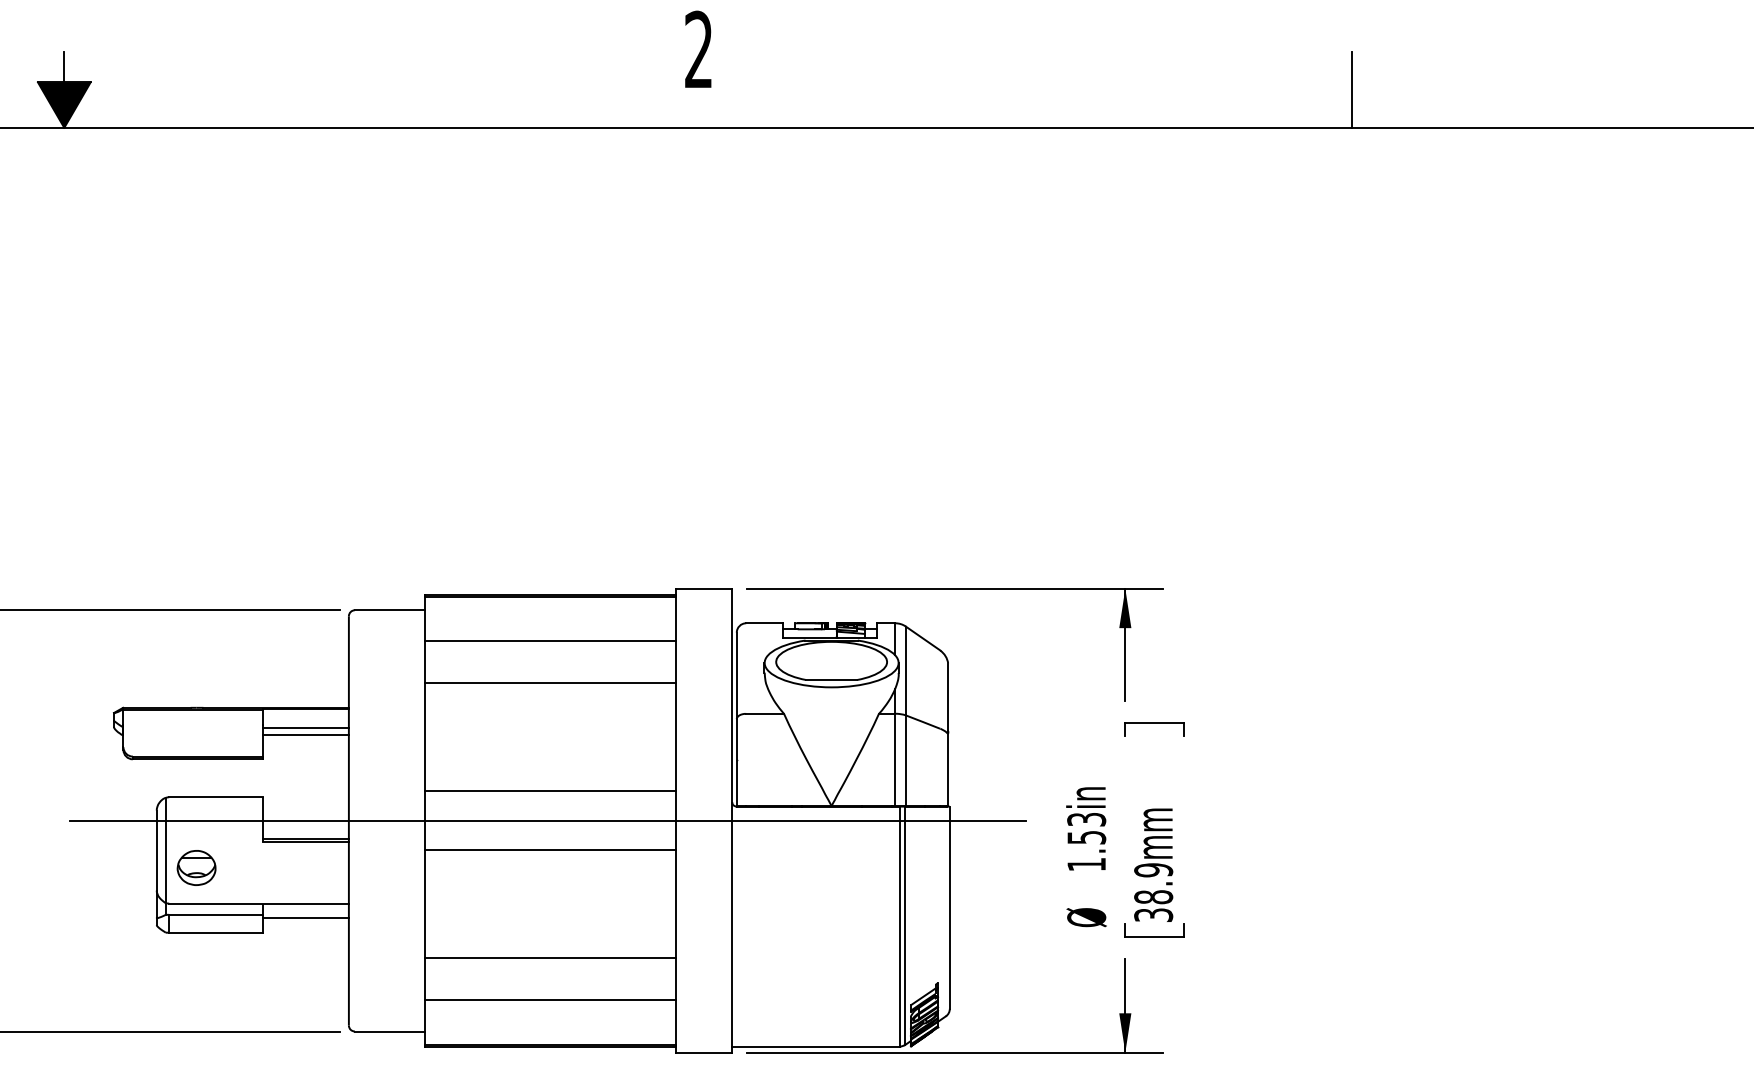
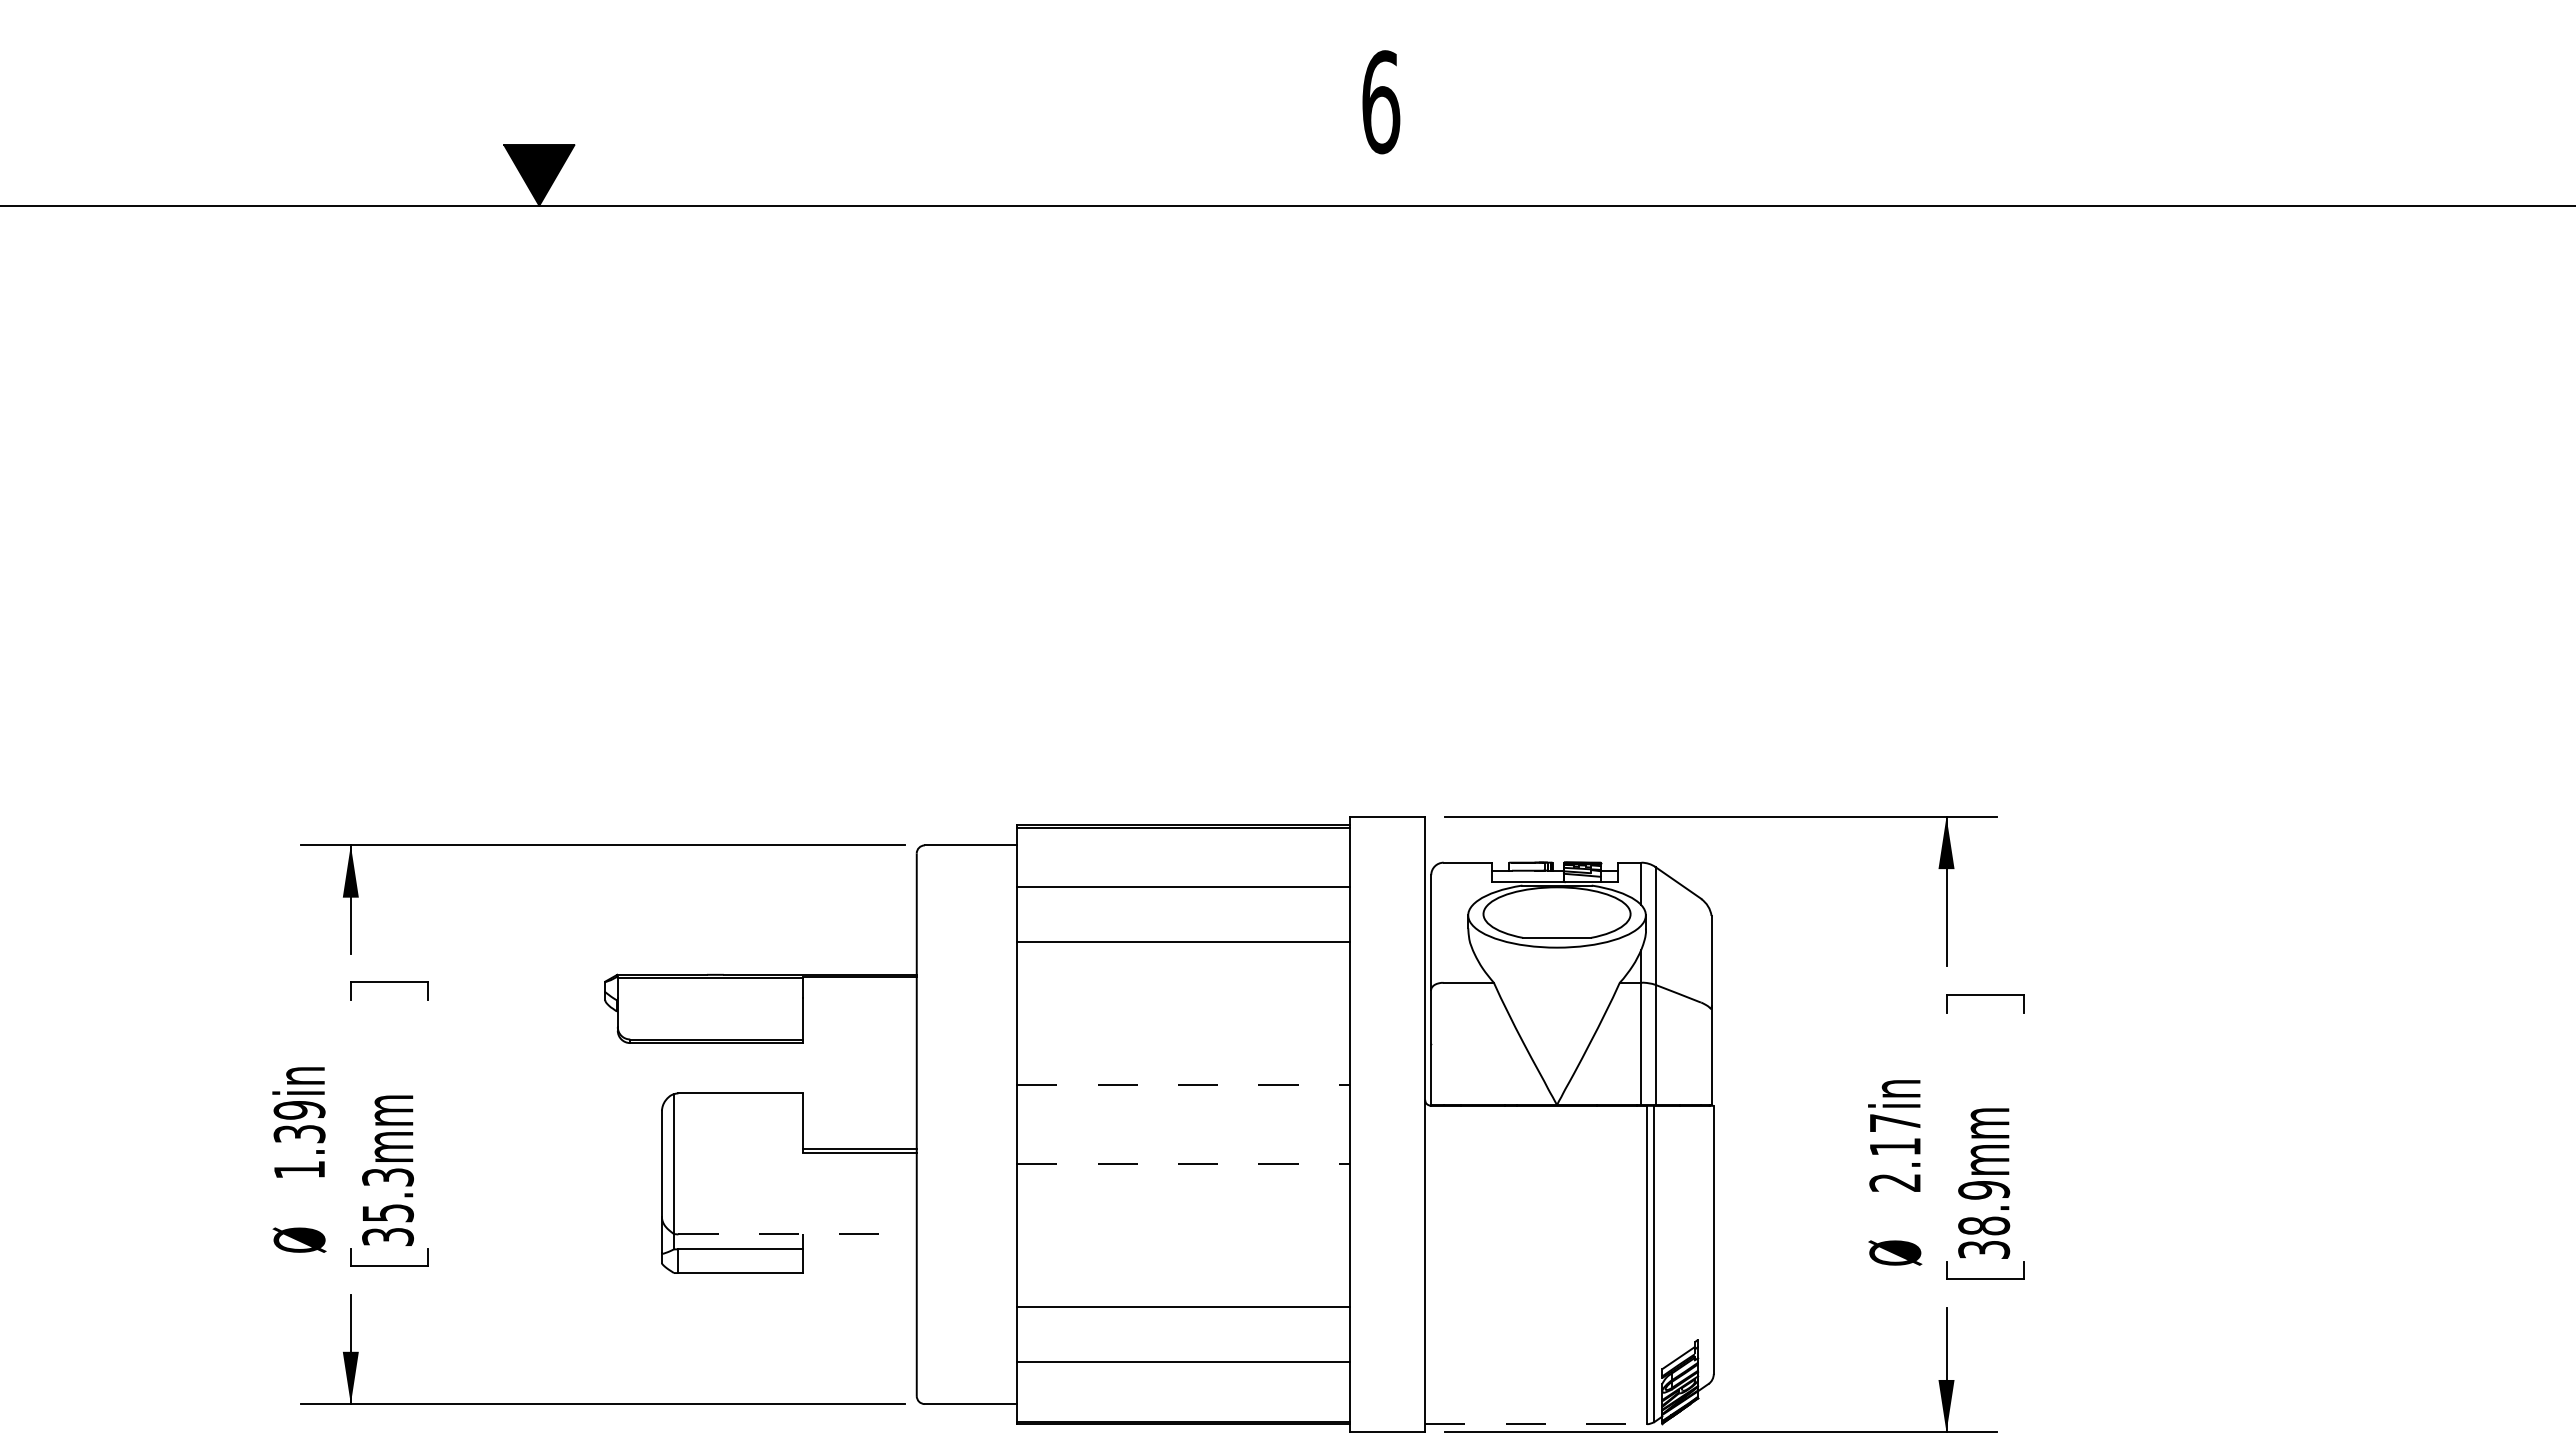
text: (699, 50) -> (1381, 102), 2 -> 6
line: (64, 67) -> (539, 125), removed
line: (1352, 90) -> (2247, 155), removed
line: (305, 727) -> (859, 1000), removed
line: (305, 735) -> (859, 1011), removed
line: (550, 791) -> (1184, 1085), solid -> dashed
line: (547, 820) -> (1180, 1124), removed
text: (1086, 841) -> (1895, 1152), 1.53in -> 2.17in
line: (550, 850) -> (1184, 1163), solid -> dashed
part: (196, 867) -> (714, 1186), removed
line: (259, 903) -> (798, 1234), solid -> dashed
line: (305, 917) -> (859, 1253), removed
line: (816, 1046) -> (1536, 1424), solid -> dashed

